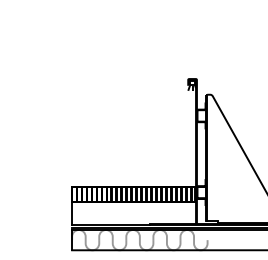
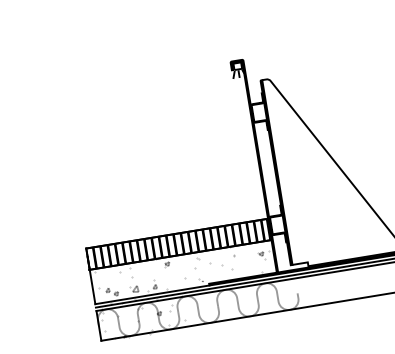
hatch: (133, 226) -> (185, 291), added

